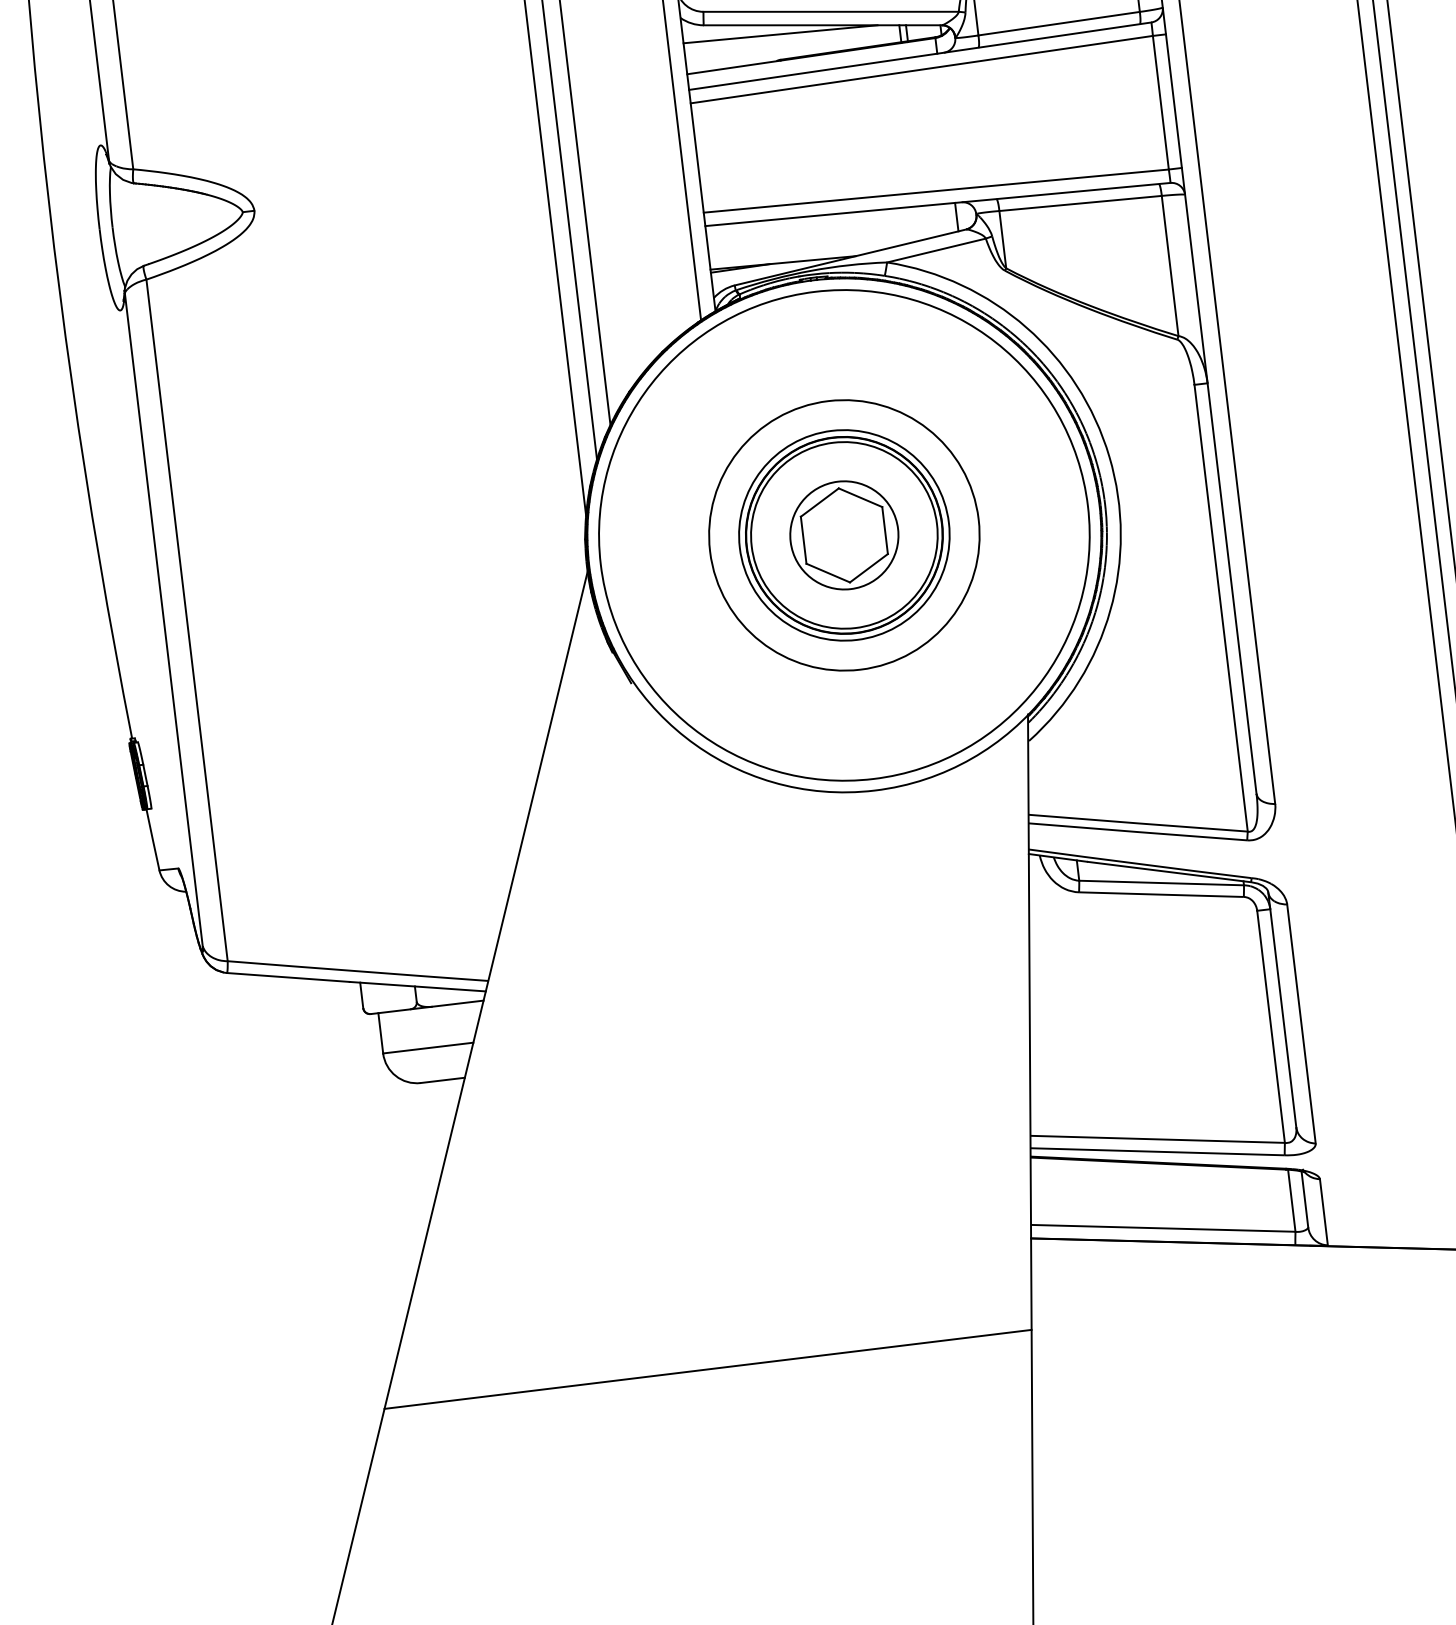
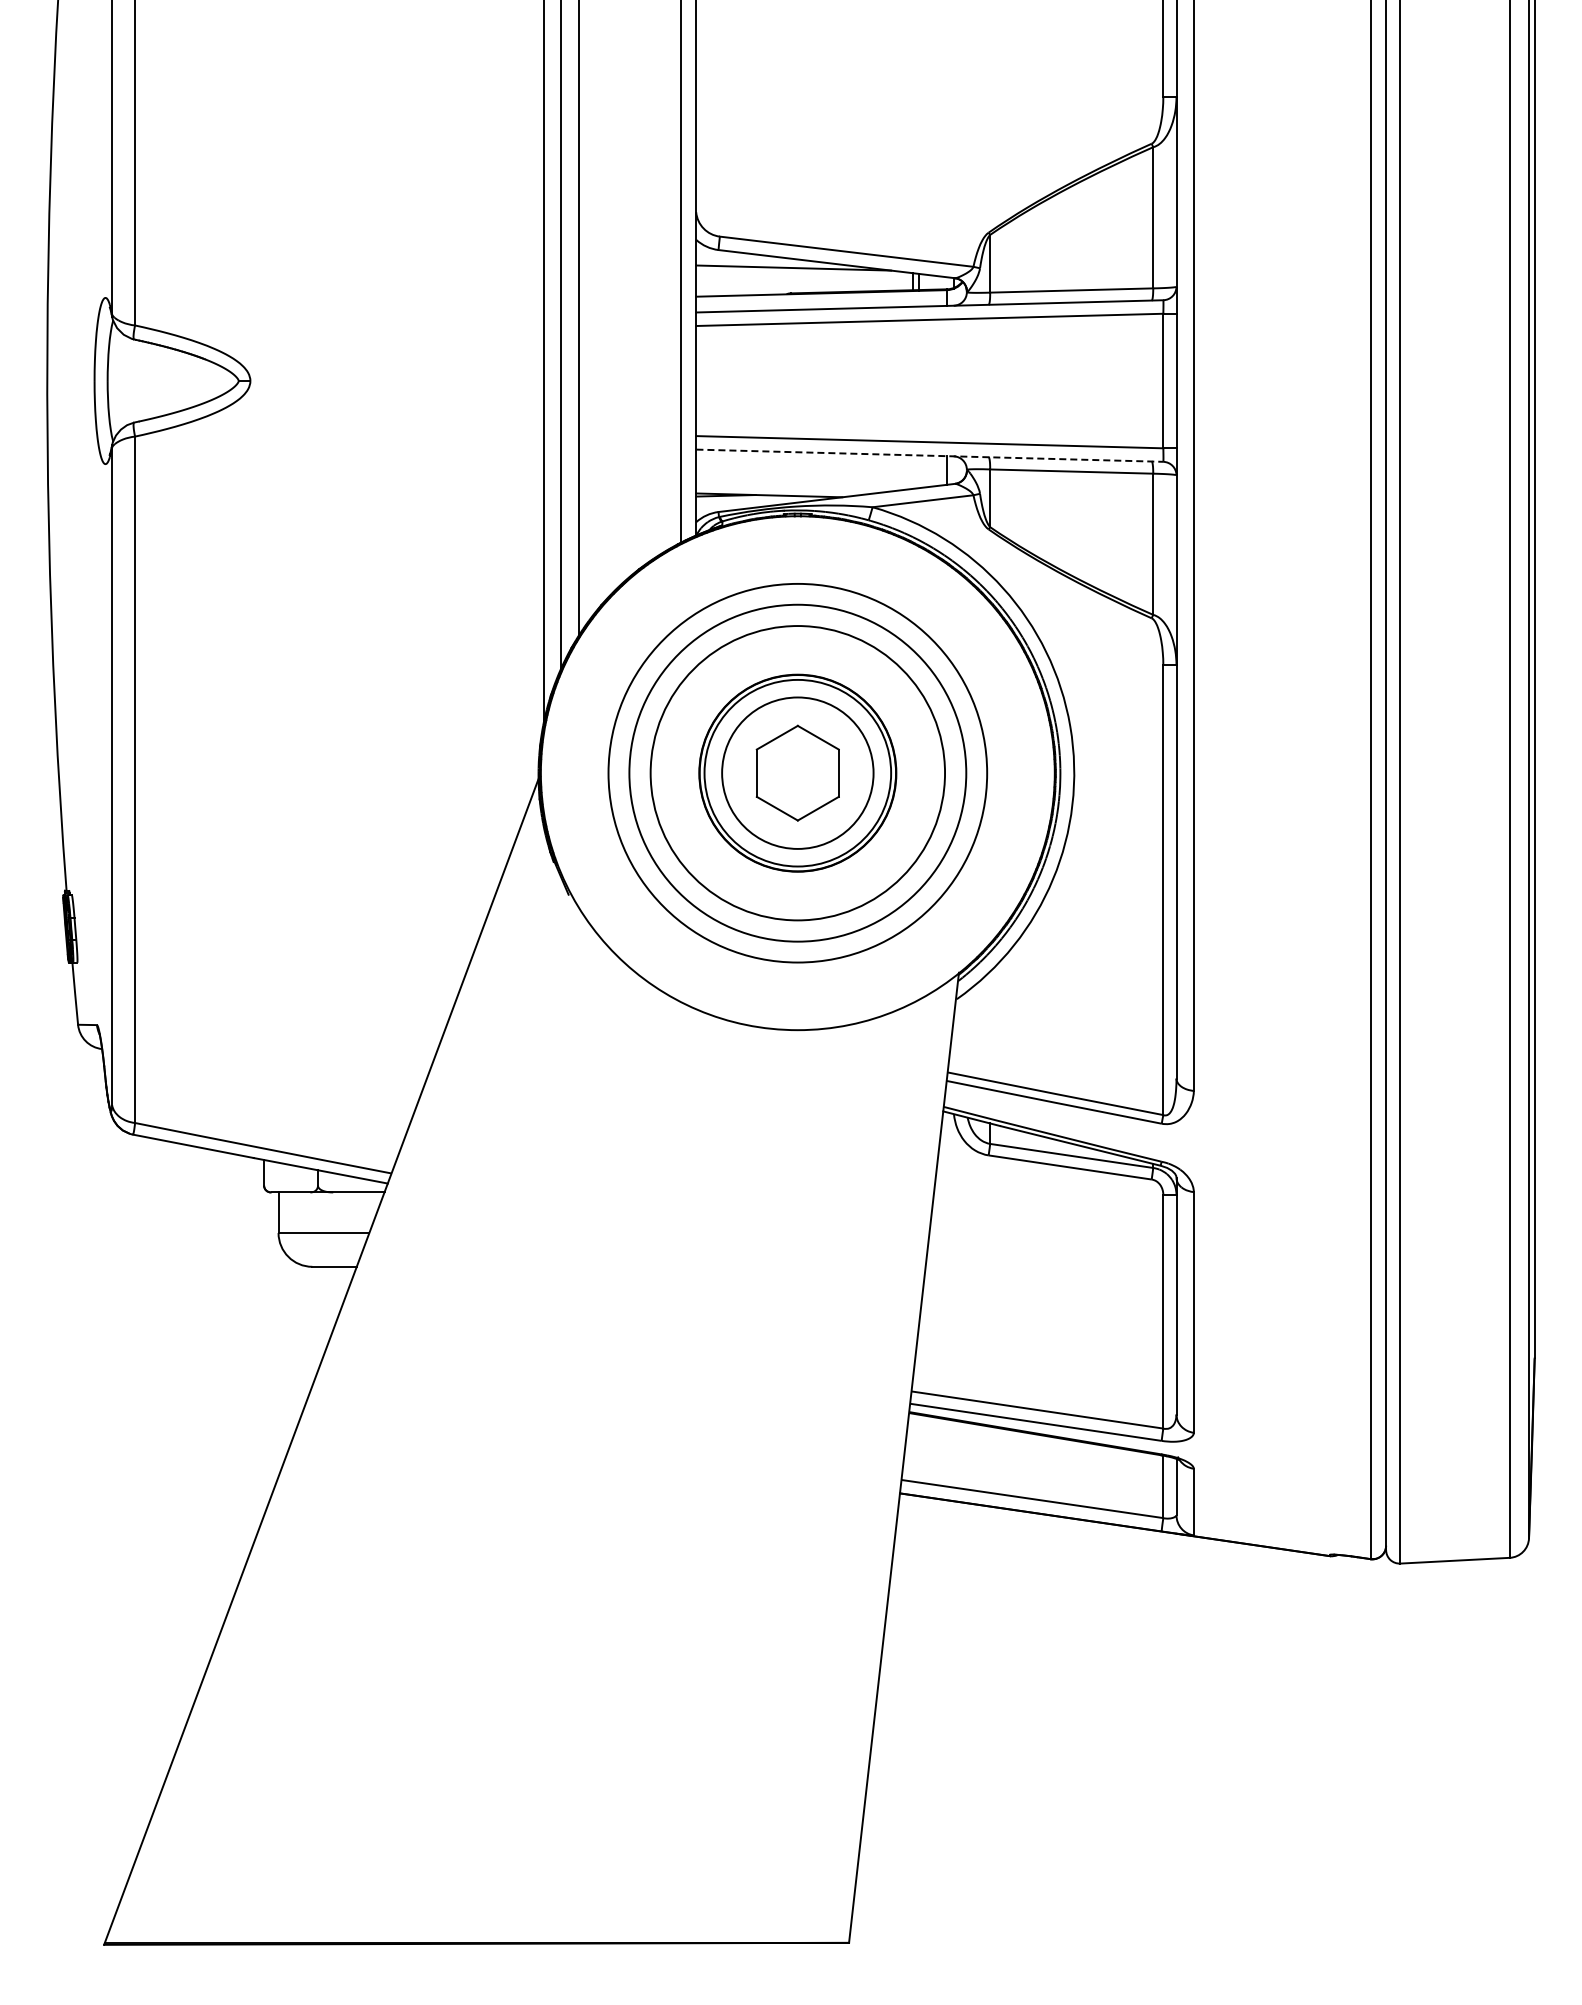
line: (937, 204) -> (929, 455), solid -> dashed
circle: (843, 534) -> (797, 772), size x0.6
circle: (843, 534) -> (797, 772), size x1.4
circle: (843, 534) -> (797, 772), size x1.6
circle: (844, 535) -> (797, 773), size x1.4
line: (707, 1369) -> (563, 1585), removed

